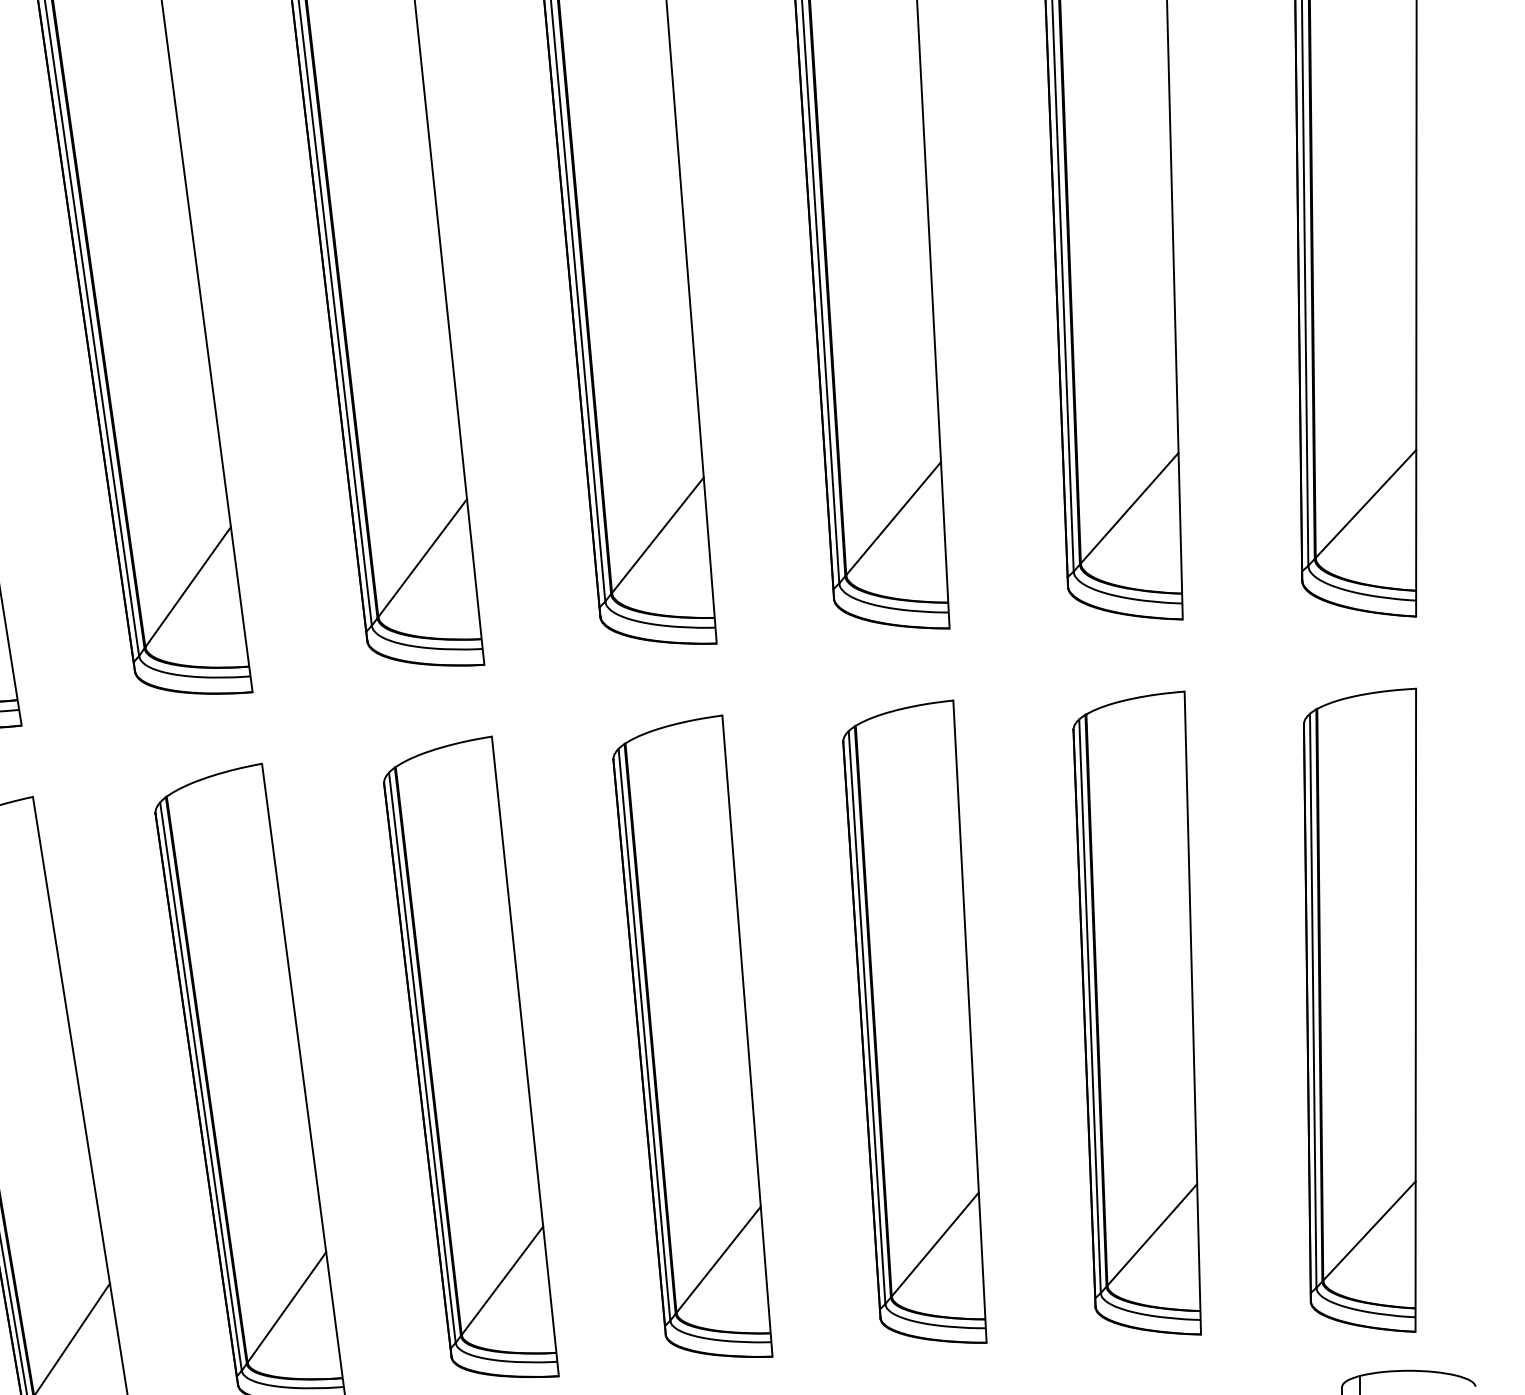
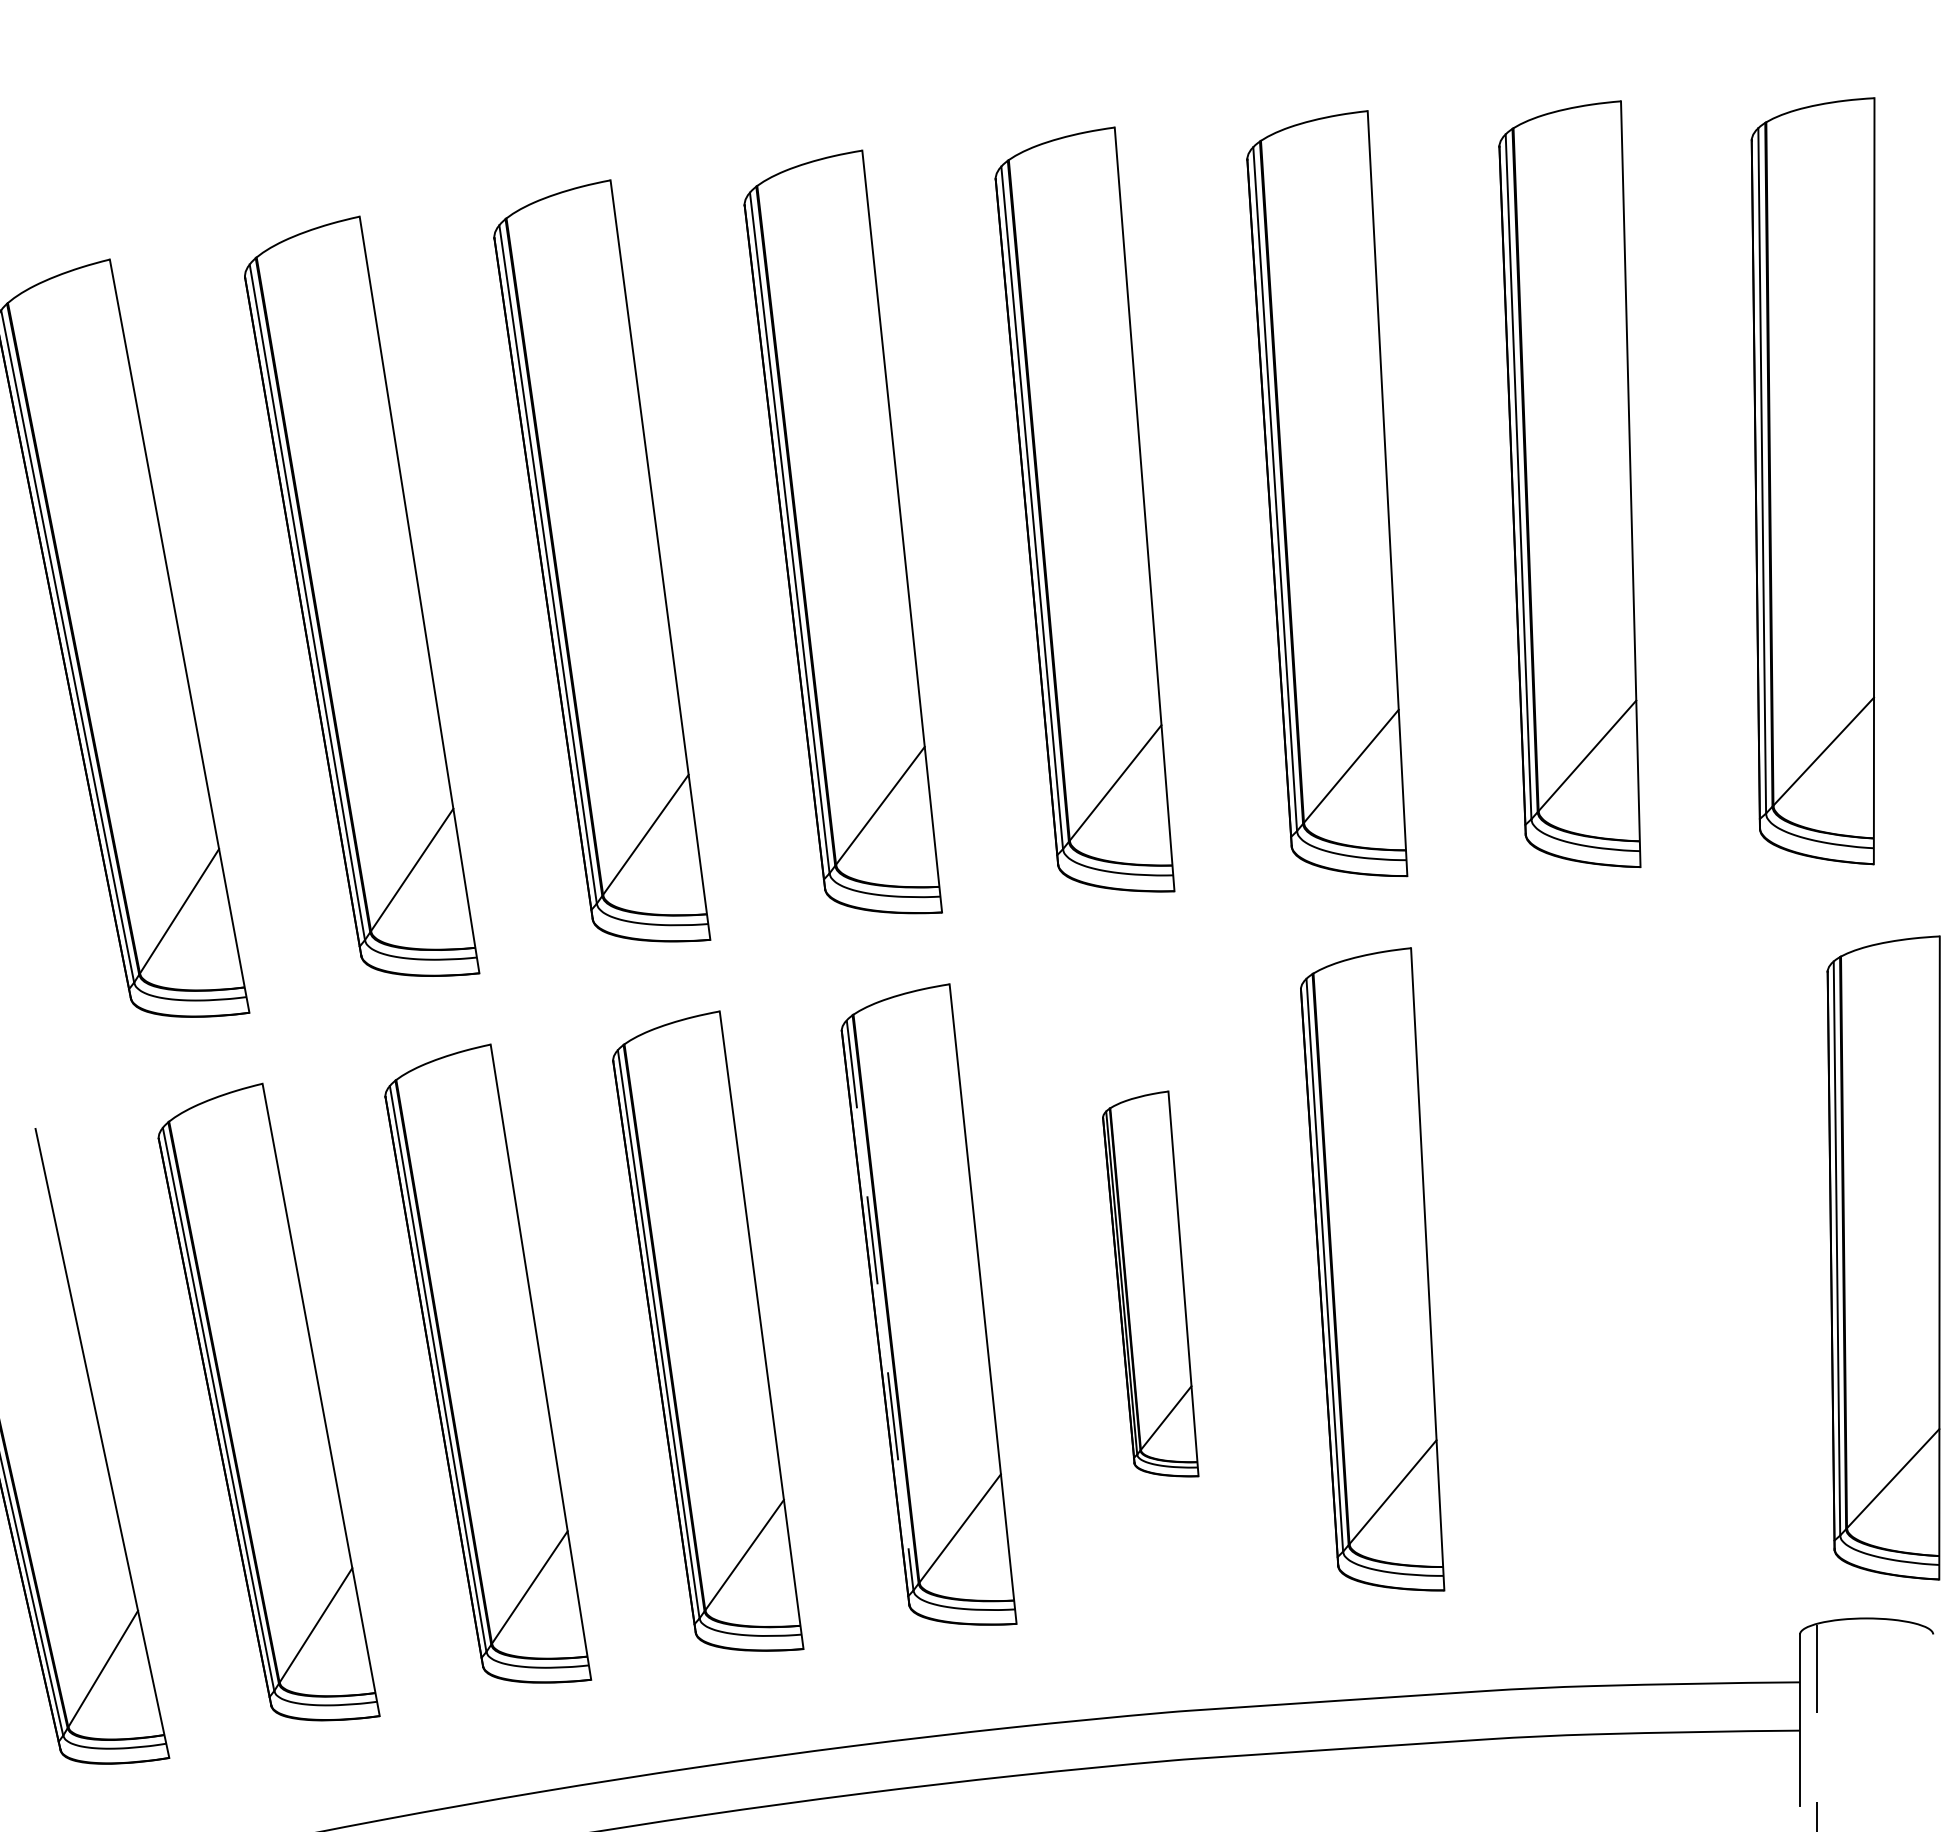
part: (1359, 1009) -> (1883, 1257), moved
part: (1136, 1012) -> (1594, 1260), removed
part: (692, 1035) -> (1150, 1283), size x0.6
line: (422, 1057) -> (880, 1305), solid -> dashed

